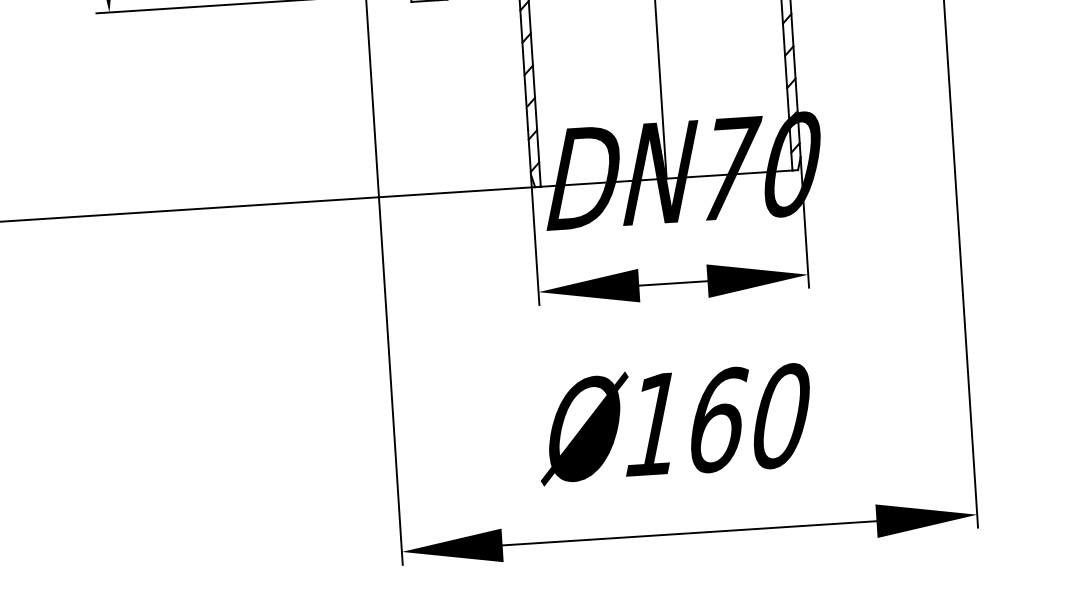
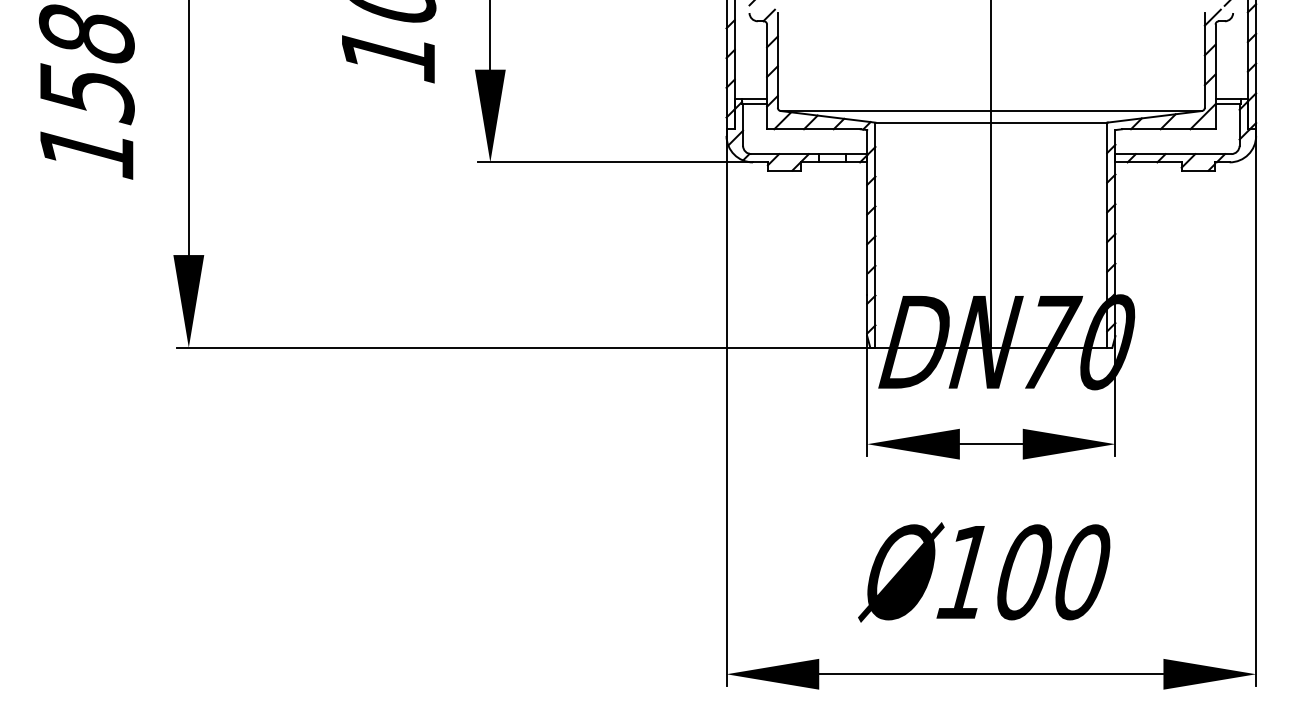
text: (720, 420) -> (1026, 572), 160 -> 100

